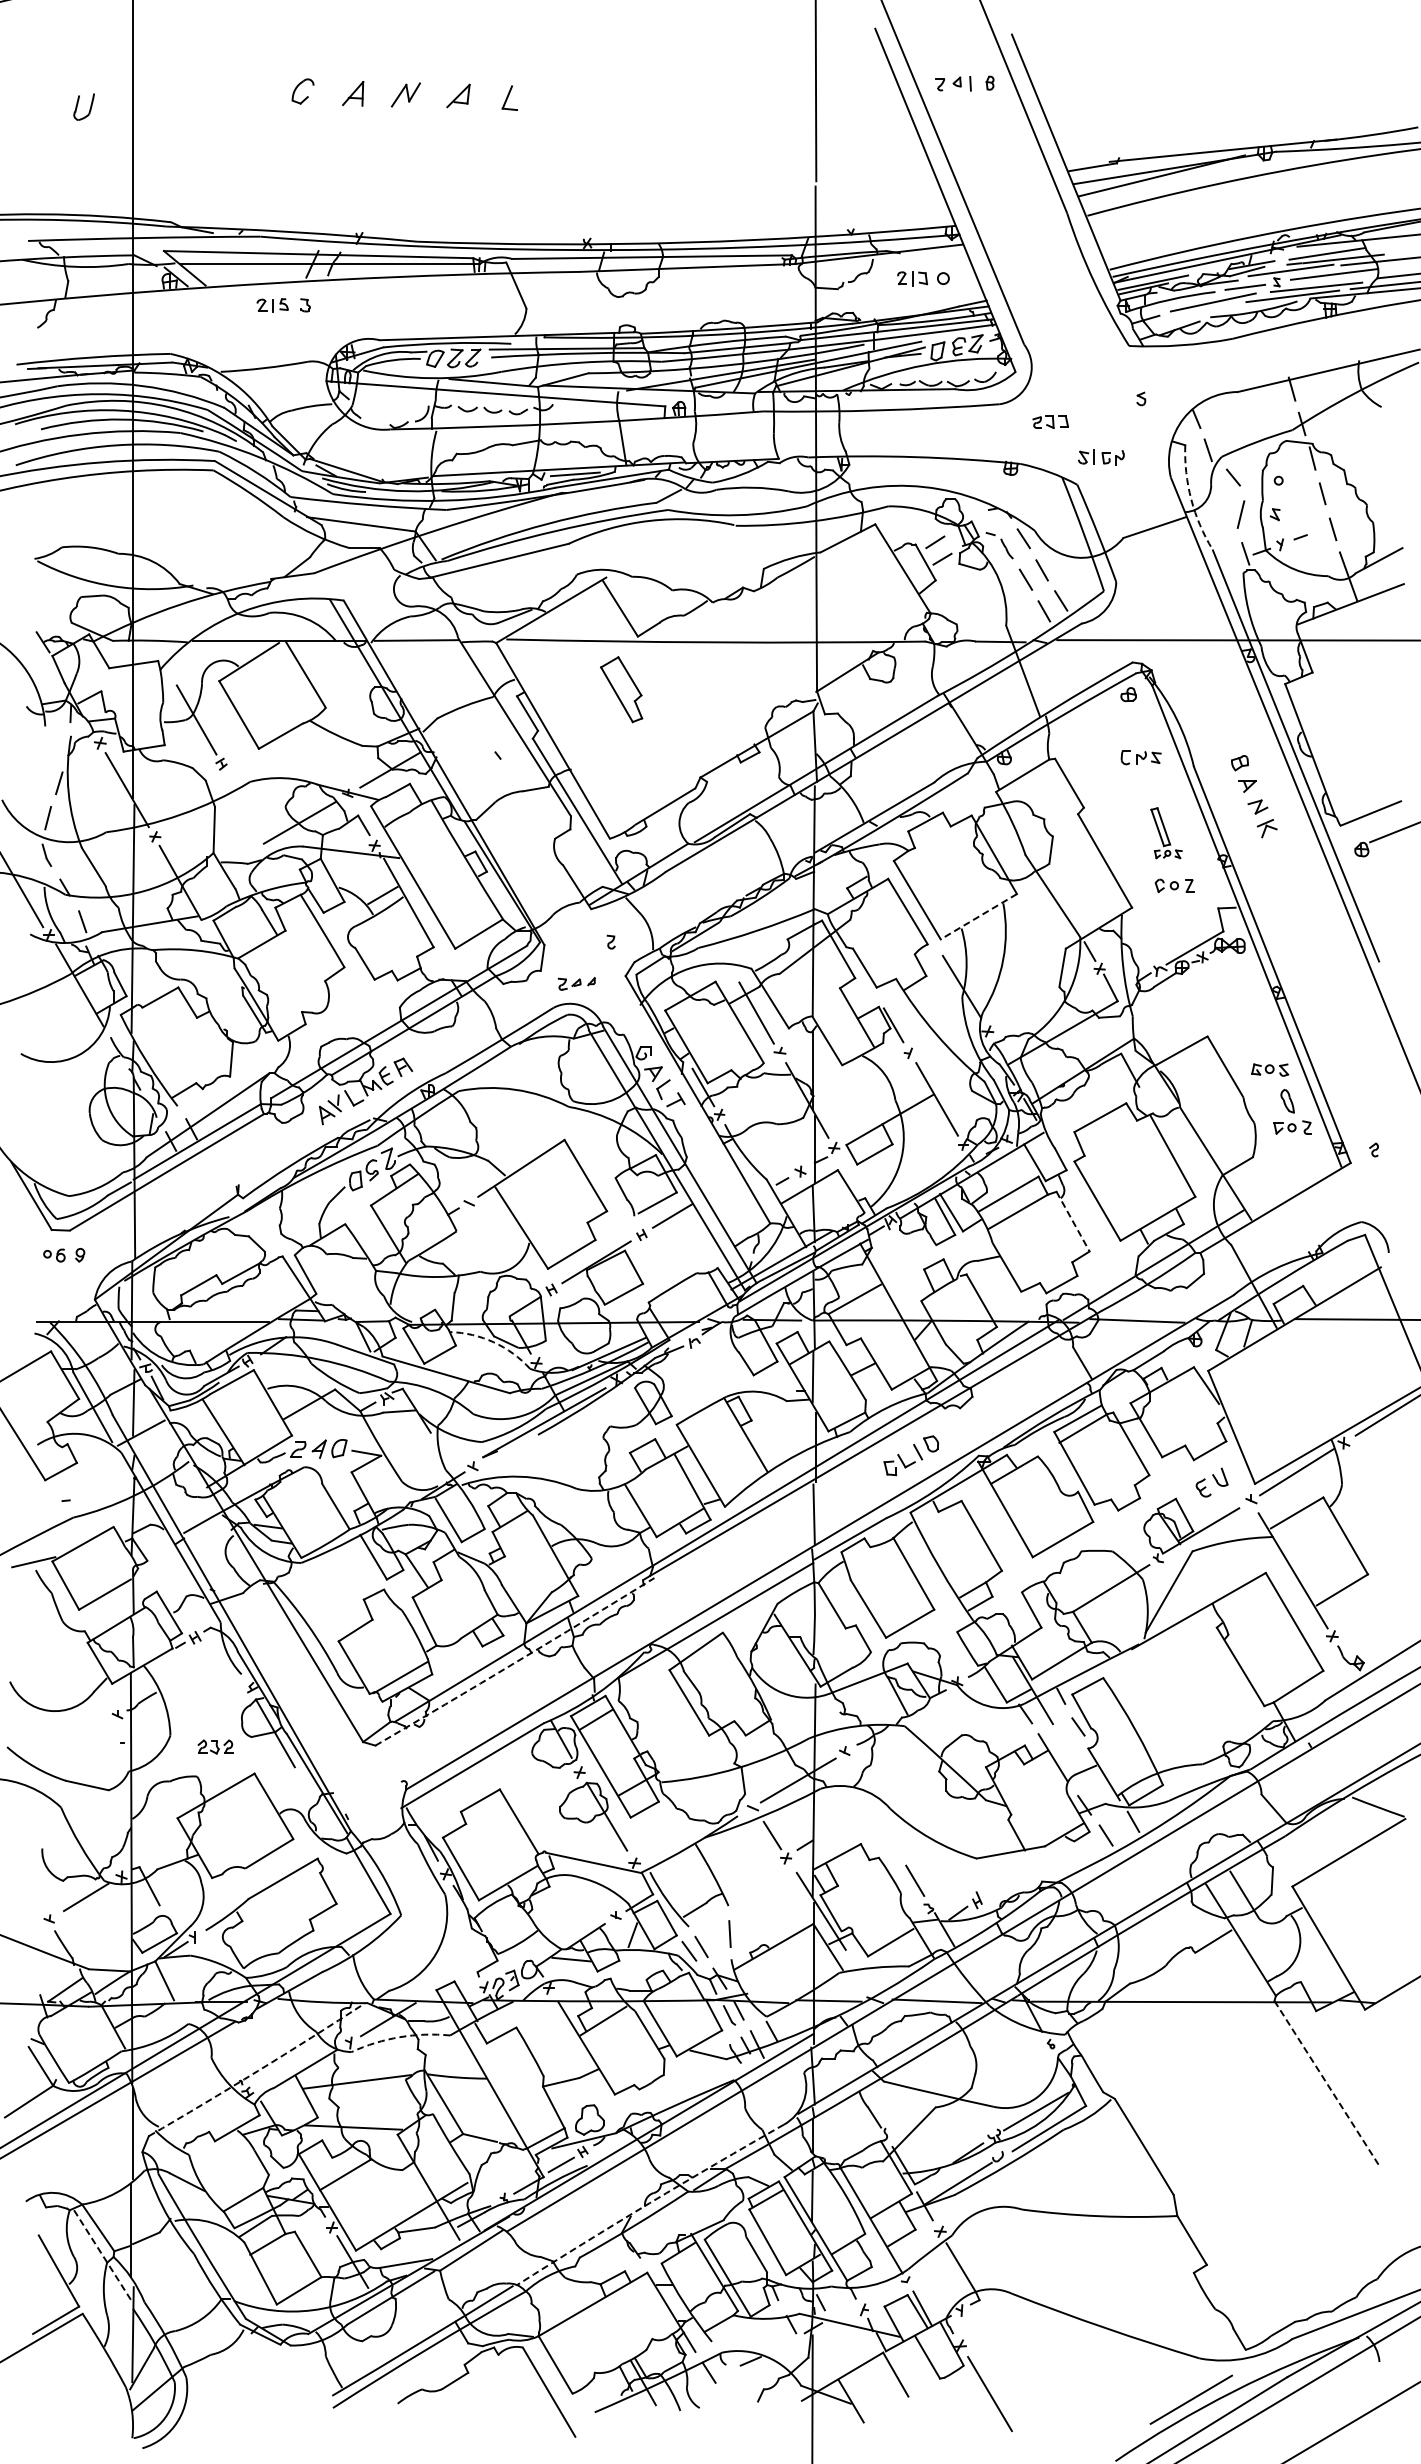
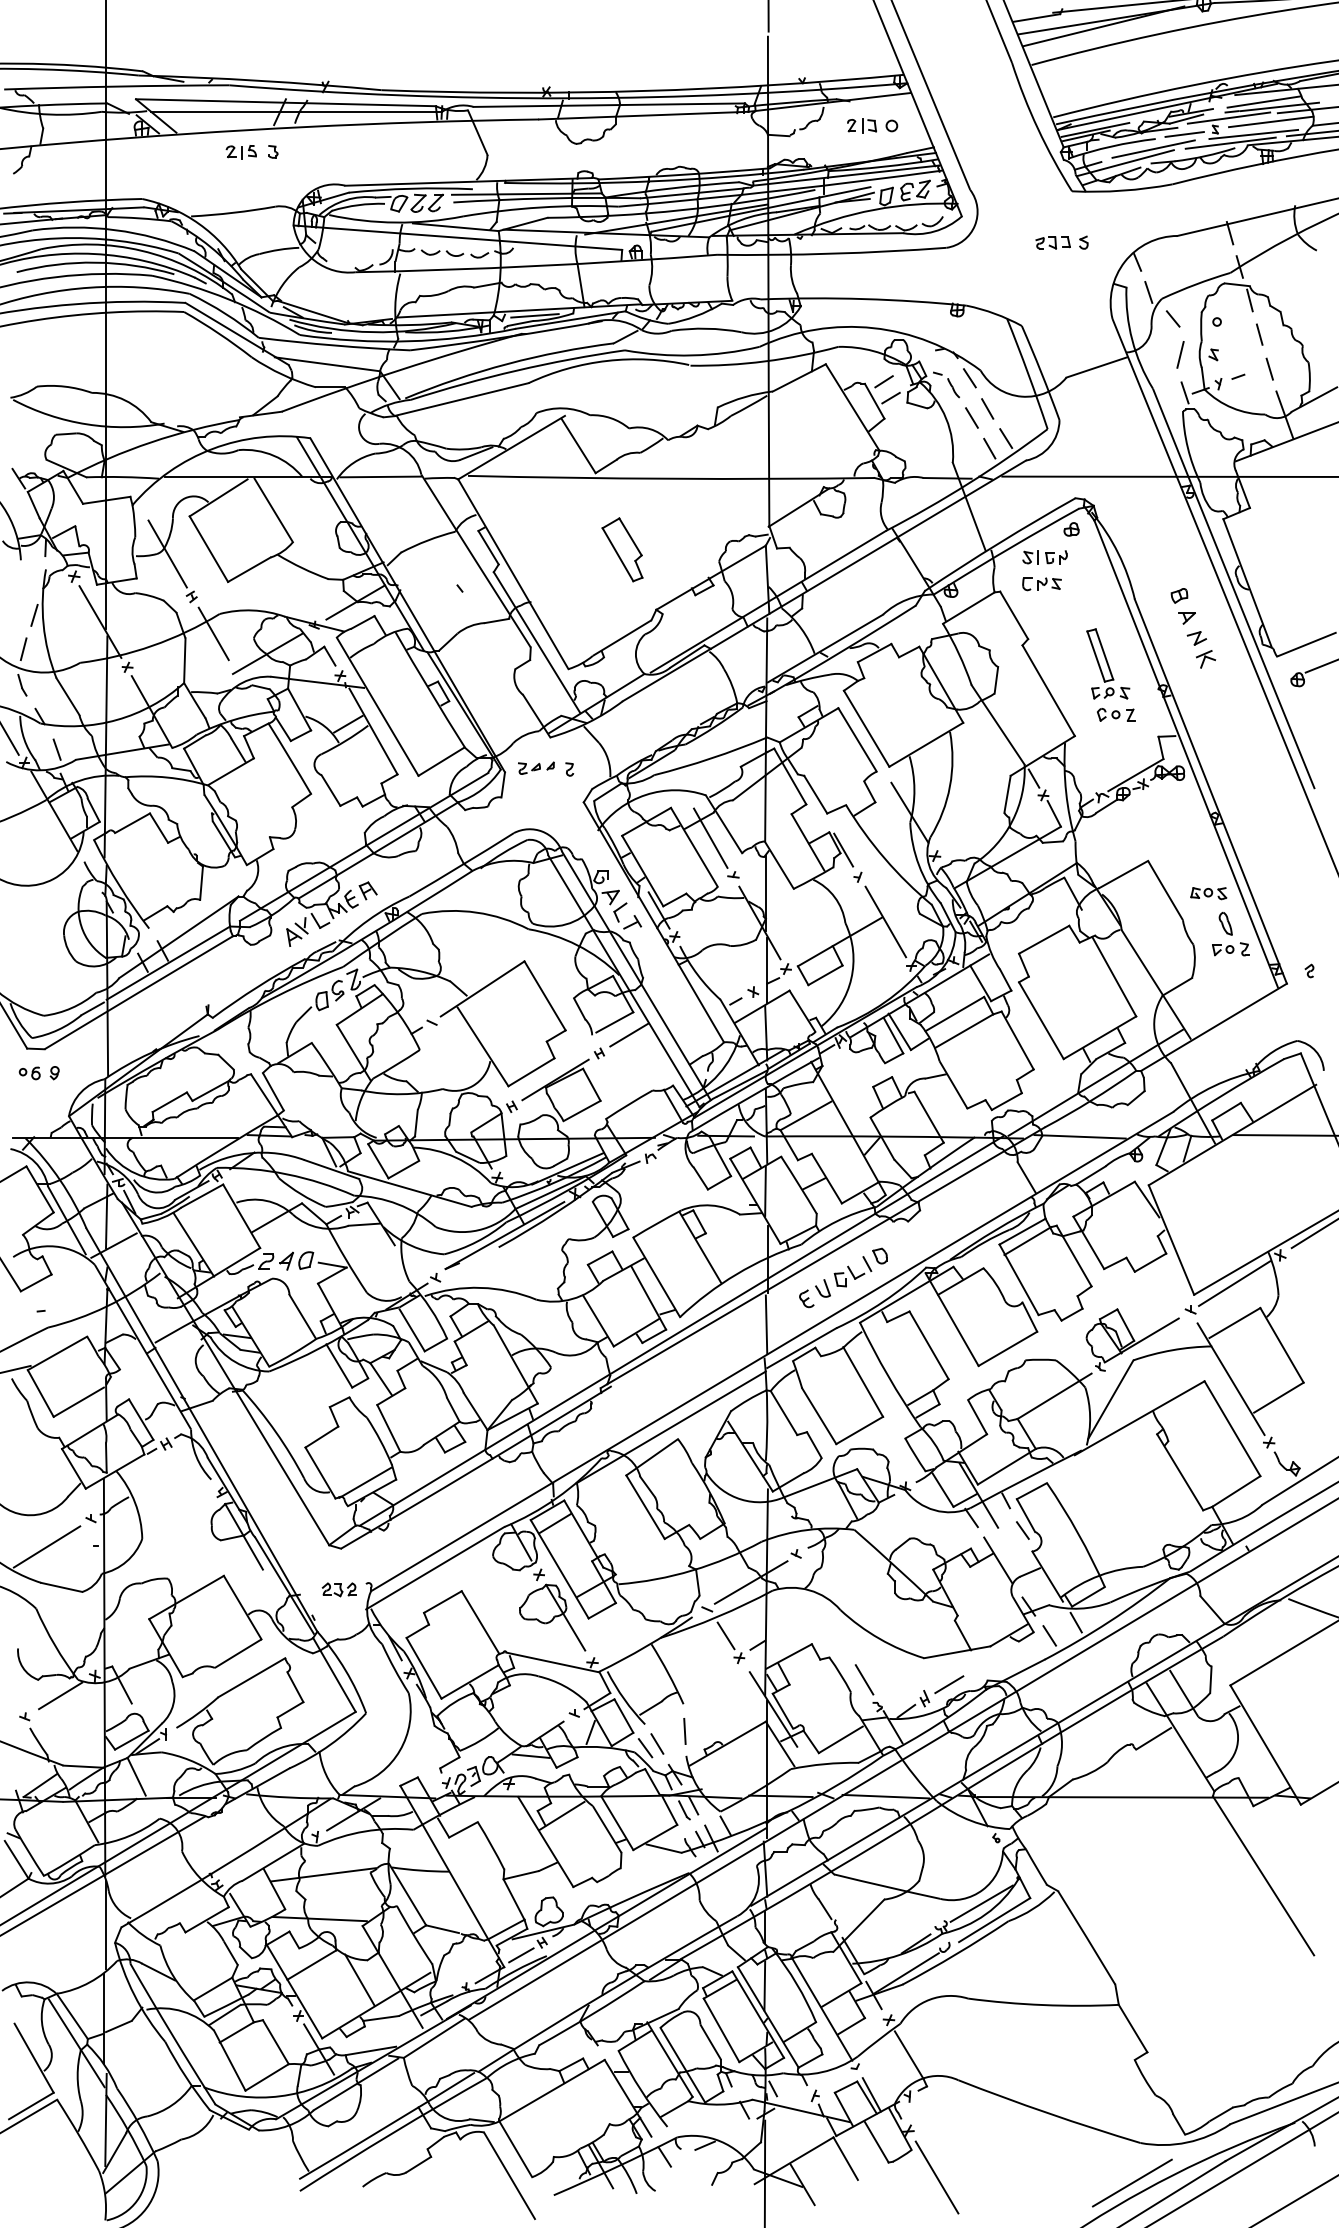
line: (1184, 316) -> (1125, 162), added
part: (1050, 421) -> (1052, 242), moved
part: (1101, 457) -> (1045, 557), moved
arc: (1191, 499) -> (1132, 340), dashed -> solid
part: (621, 689) -> (622, 549), moved
part: (1140, 757) -> (1041, 583), moved
line: (243, 802) -> (213, 634), added
part: (1166, 832) -> (1108, 663), size x1.43
line: (978, 916) -> (925, 744), dashed -> solid
part: (576, 983) -> (536, 767), moved
line: (1073, 1222) -> (1018, 1041), dashed -> solid
arc: (493, 1342) -> (455, 1157), dashed -> solid
part: (1211, 1482) -> (814, 1293), moved
arc: (515, 1662) -> (476, 1468), dashed -> solid
line: (72, 1743) -> (47, 1546), added
part: (215, 1746) -> (339, 1589), moved
line: (1002, 1885) -> (949, 1684), added
arc: (399, 2037) -> (364, 1831), dashed -> solid
arc: (257, 2071) -> (226, 1864), dashed -> solid
line: (1326, 2083) -> (1263, 1876), dashed -> solid
line: (394, 2190) -> (359, 1980), added
arc: (649, 2203) -> (606, 1992), dashed -> solid
line: (102, 2255) -> (76, 2043), dashed -> solid

